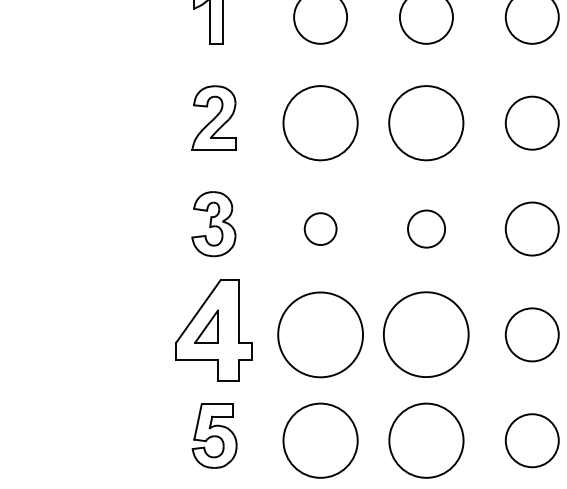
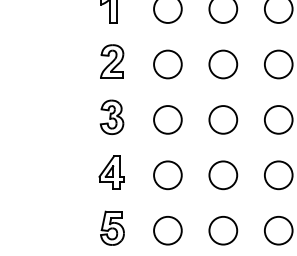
circle: (319, 123) -> (167, 64), size x0.71
circle: (426, 123) -> (223, 64), size x0.71
circle: (319, 228) -> (167, 119), size x1.67
circle: (426, 228) -> (223, 119), size x1.43
part: (212, 329) -> (111, 172), size x0.62
circle: (319, 335) -> (167, 175), size x0.62
circle: (426, 335) -> (223, 175), size x0.62
circle: (319, 440) -> (167, 230), size x0.71
circle: (426, 440) -> (223, 230), size x0.71

